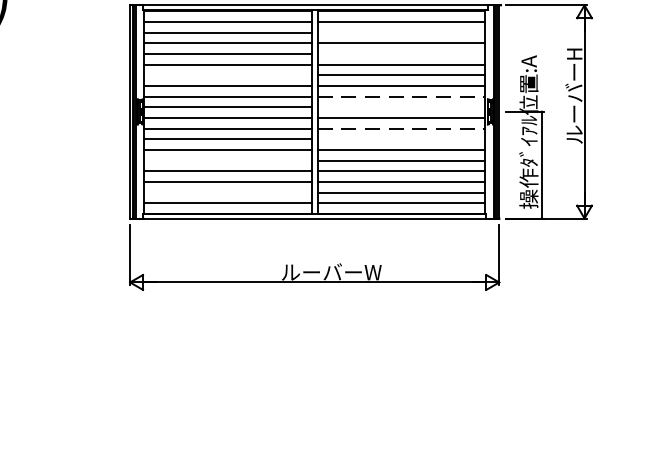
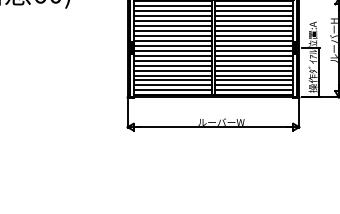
line: (400, 33) -> (253, 11), added
line: (400, 55) -> (253, 21), added
line: (228, 74) -> (173, 30), added
line: (400, 95) -> (253, 40), dashed -> solid
line: (400, 106) -> (253, 45), added
line: (400, 128) -> (253, 55), dashed -> solid
line: (400, 138) -> (253, 60), added
line: (228, 160) -> (173, 70), added
line: (228, 192) -> (173, 85), added

